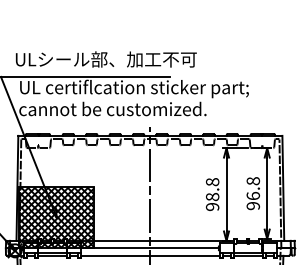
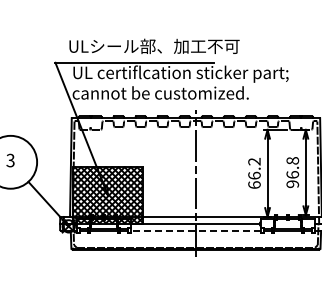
text: (212, 193) -> (254, 172), 98.8 -> 66.2
line: (149, 256) -> (195, 231), solid -> dashed

